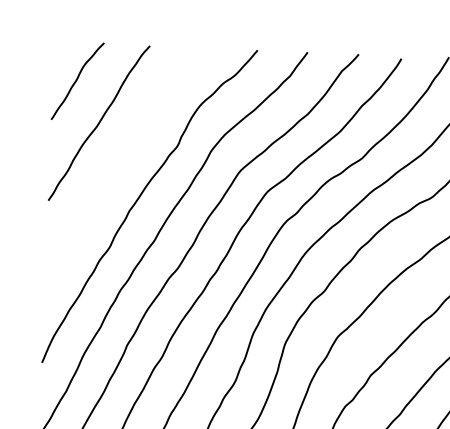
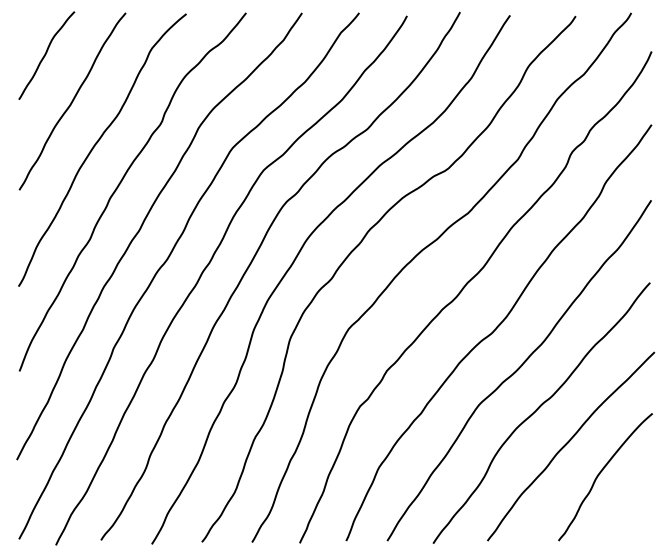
curve: (118, 164) -> (95, 146), added

